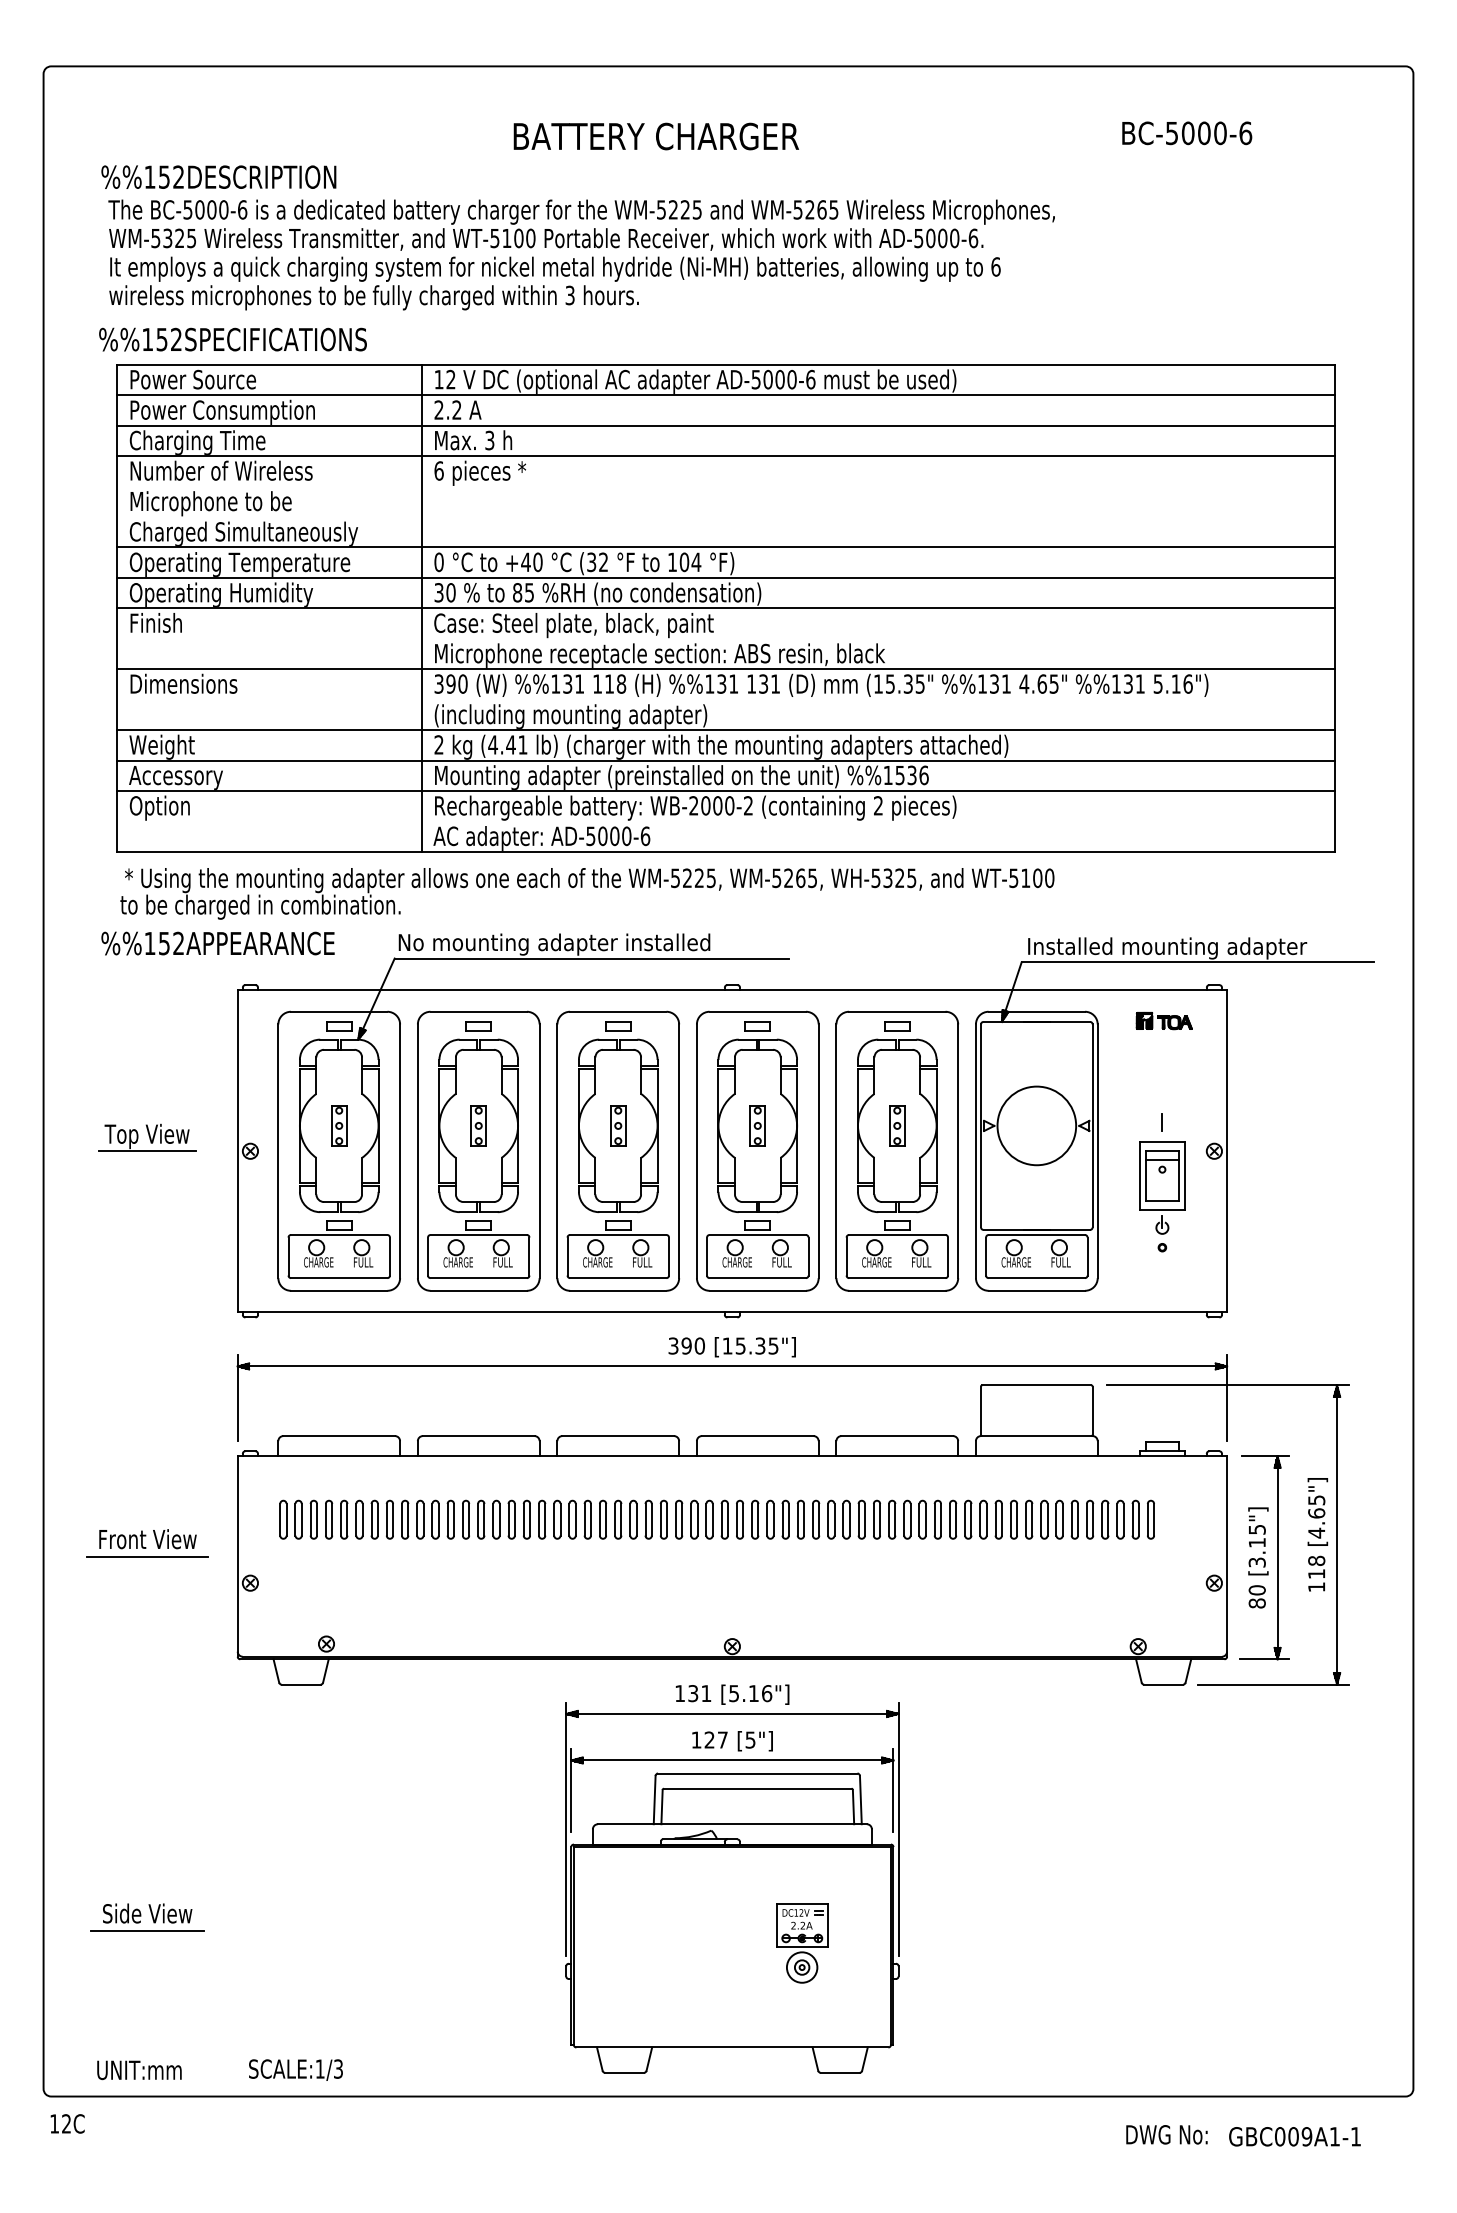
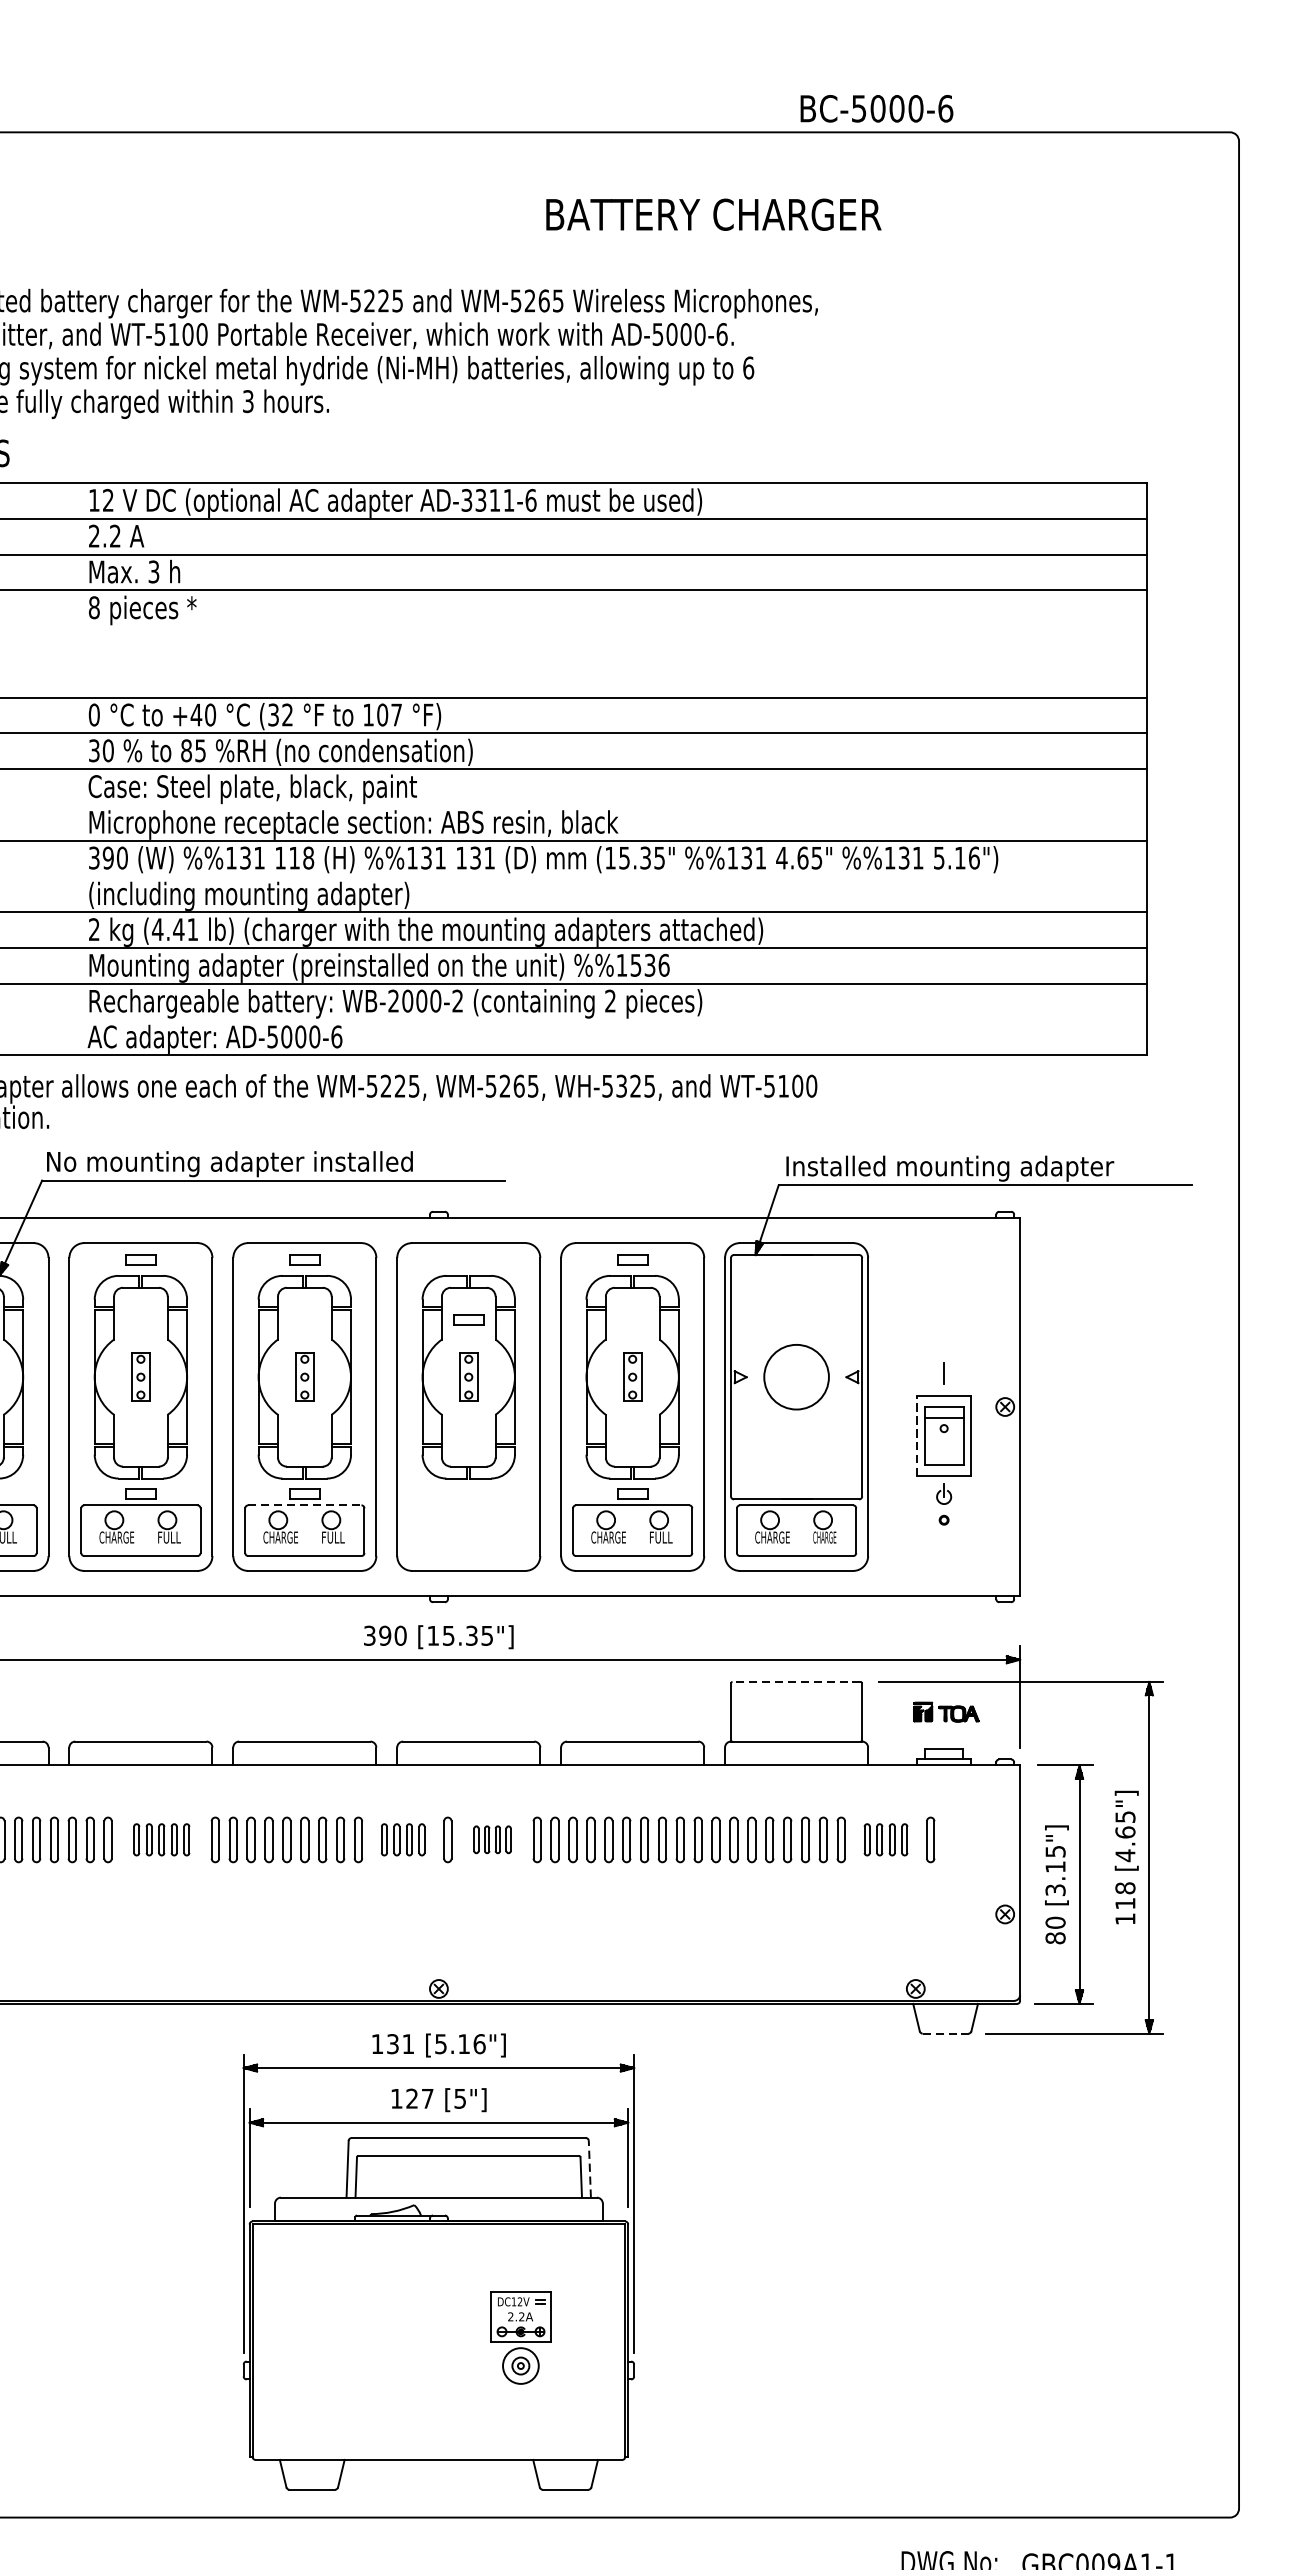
text: (1187, 133) -> (877, 108), moved
text: (655, 136) -> (712, 214), moved
text: (774, 379) -> (488, 500), AD-5000-6 -> AD-3311-6
text: (438, 470) -> (93, 607), 6 -> 8
text: (696, 561) -> (396, 714), 104 -> 107
line: (421, 607) -> (73, 768), removed
part: (1163, 1020) -> (945, 1711), moved
part: (757, 1026) -> (468, 1320), moved
circle: (1036, 1125) -> (796, 1376), size x0.7
line: (1139, 1175) -> (917, 1435), solid -> dashed
line: (618, 1235) -> (305, 1505), solid -> dashed
part: (757, 1249) -> (468, 1522), removed
text: (1060, 1262) -> (824, 1537), FULL -> CHARGE
line: (1036, 1385) -> (796, 1682), solid -> dashed
part: (496, 1519) -> (161, 1839), size x0.7
part: (701, 1519) -> (402, 1839), size x0.7
part: (777, 1519) -> (491, 1839), size x0.6
part: (1112, 1519) -> (885, 1839), size x0.7
line: (1164, 1684) -> (946, 2033), solid -> dashed
line: (860, 1799) -> (589, 2168), solid -> dashed

